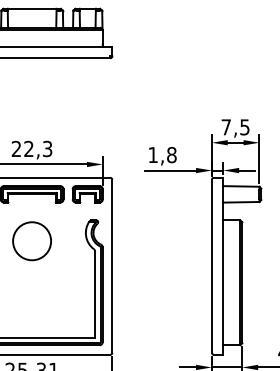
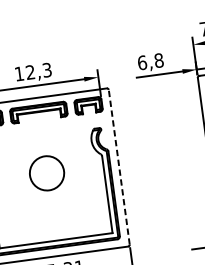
text: (15, 148) -> (18, 73), 22,3 -> 12,3
text: (153, 155) -> (142, 63), 1,8 -> 6,8
circle: (31, 241) -> (46, 173), moved
line: (112, 266) -> (119, 167), solid -> dashed

